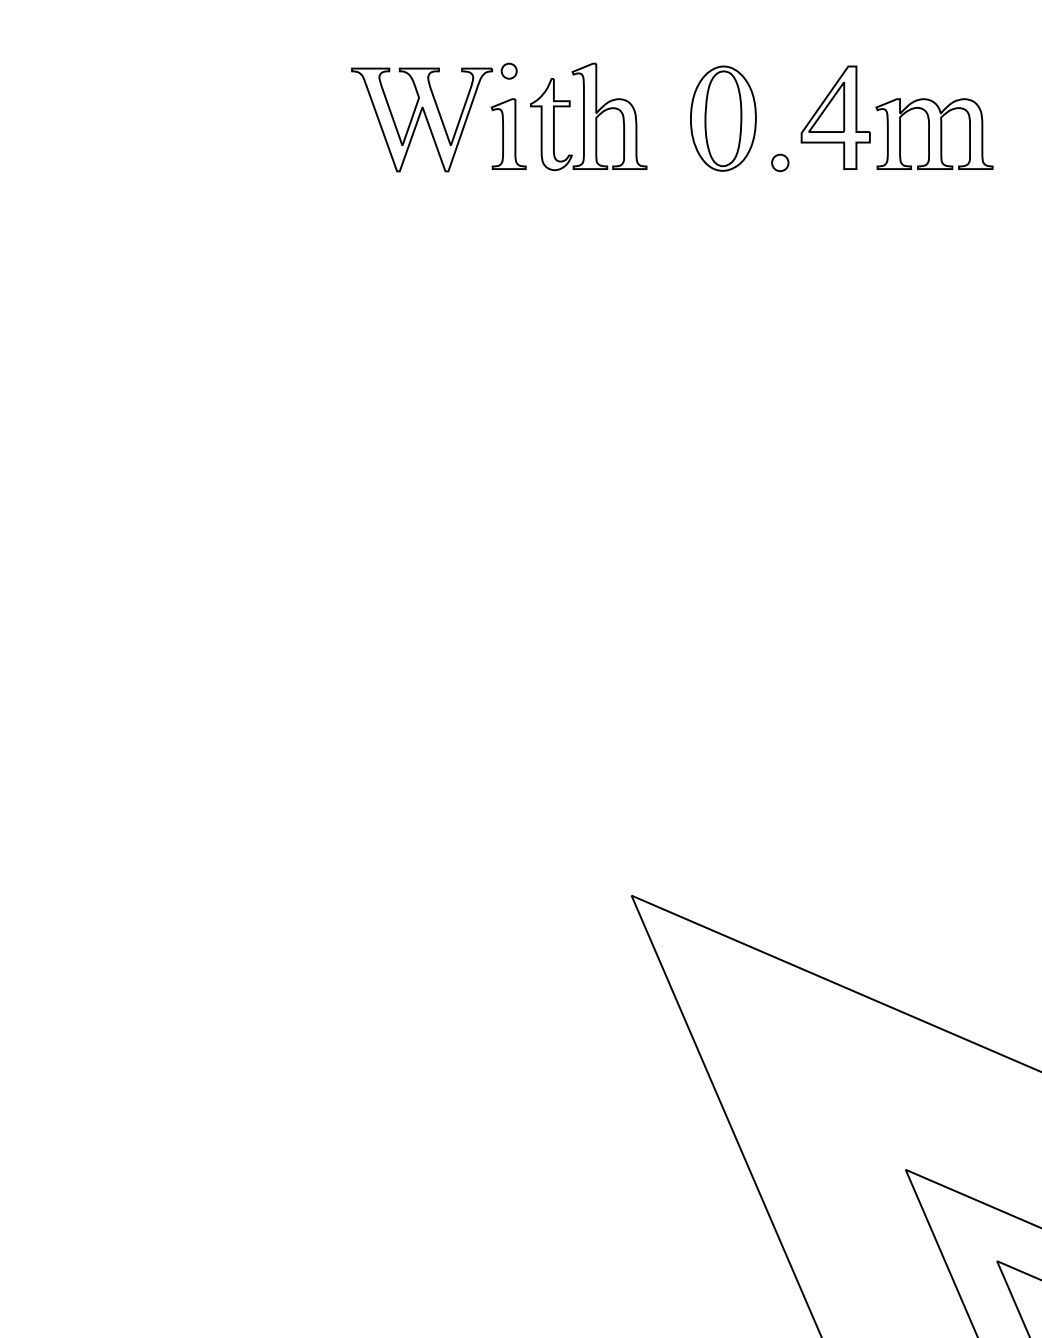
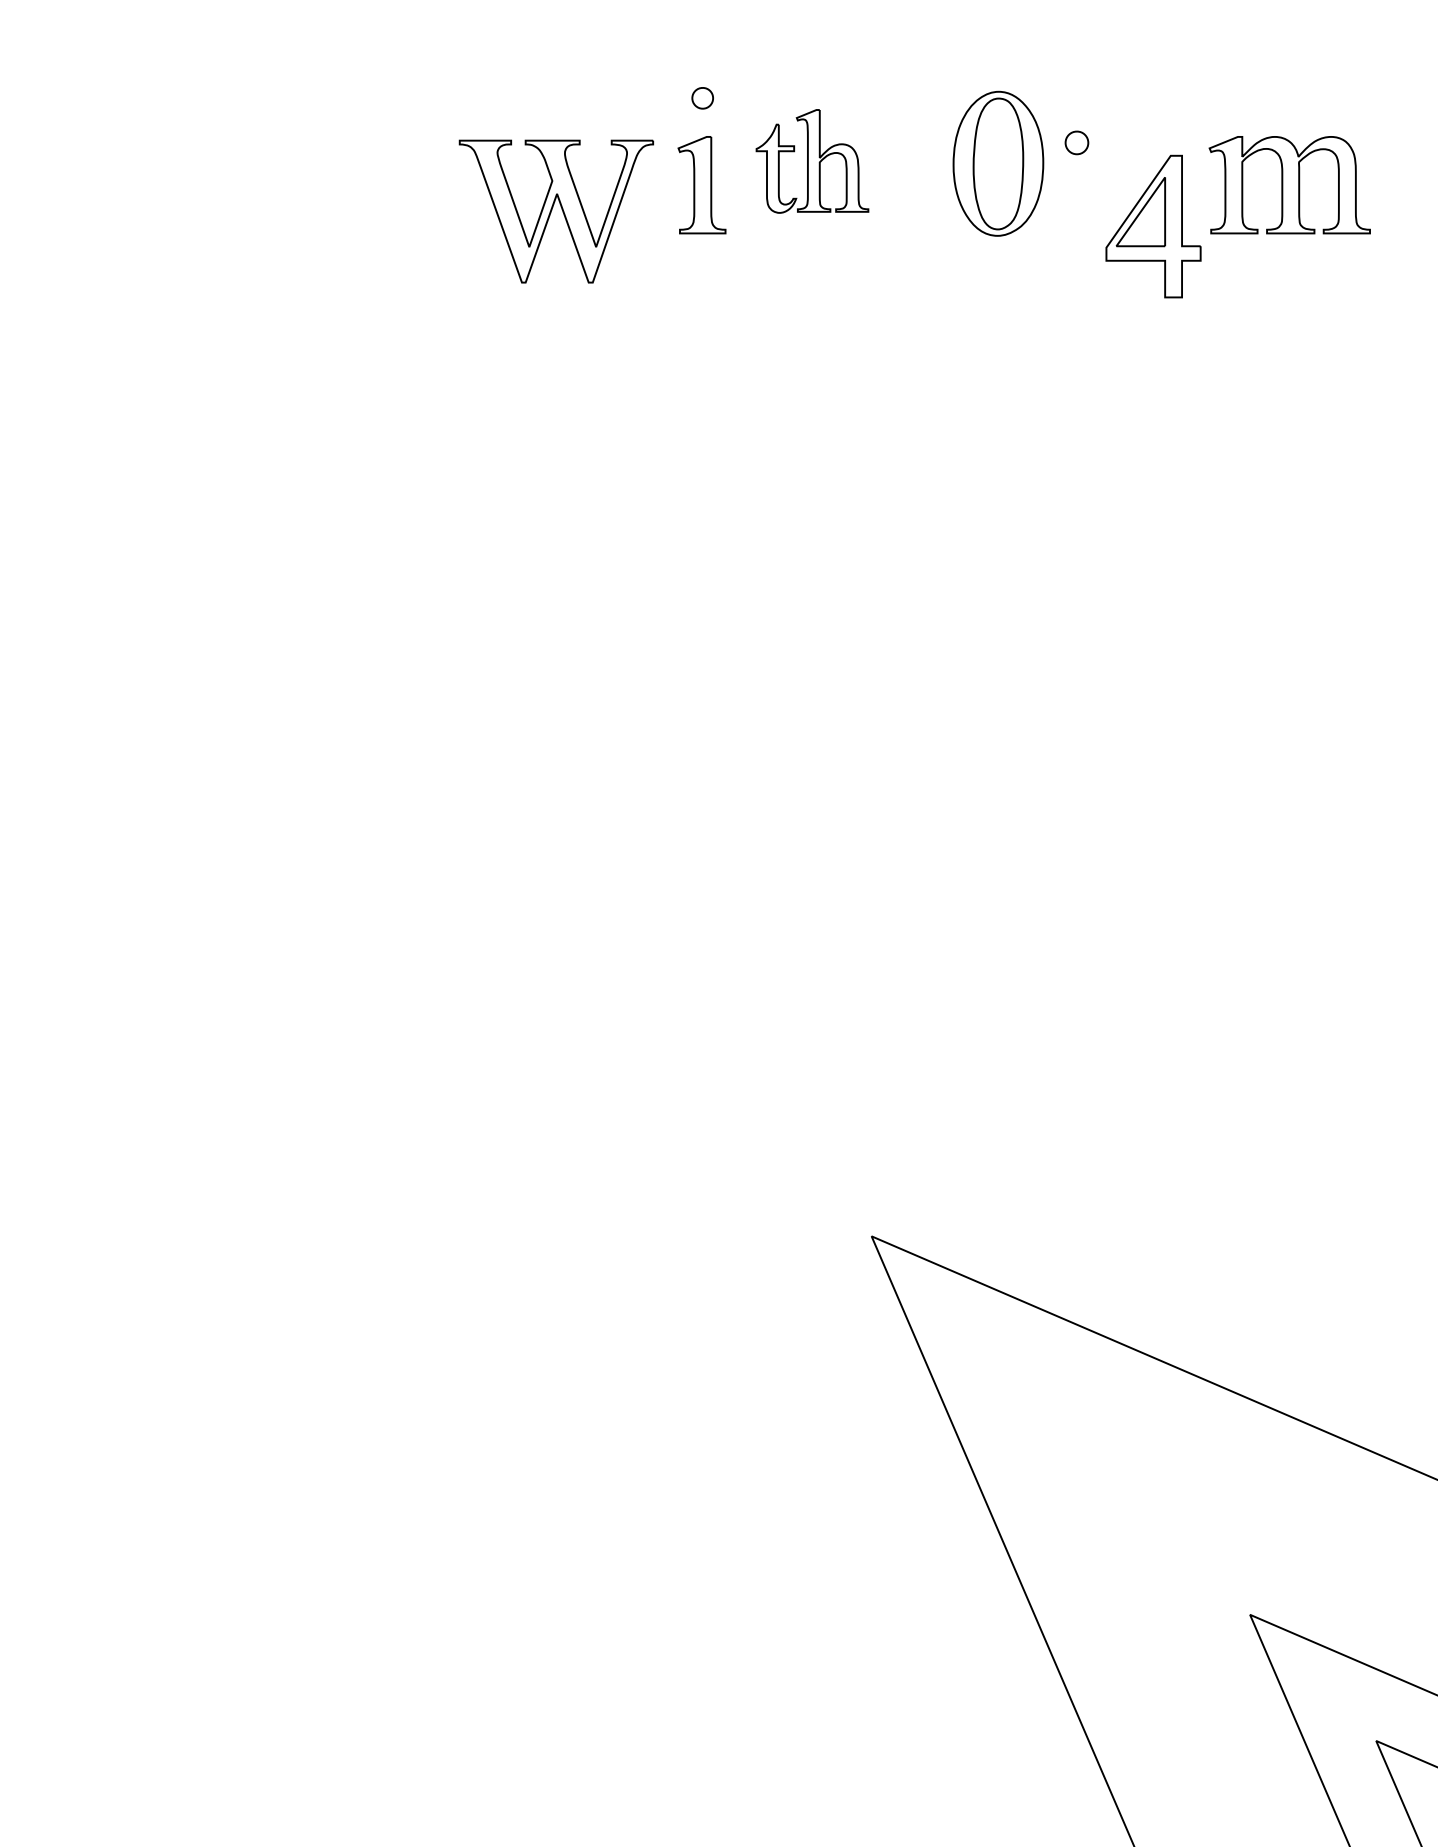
part: (588, 117) -> (812, 161), size x0.7
part: (835, 117) -> (1153, 226), moved
part: (421, 119) -> (555, 211), moved
part: (779, 162) -> (1076, 142), moved

